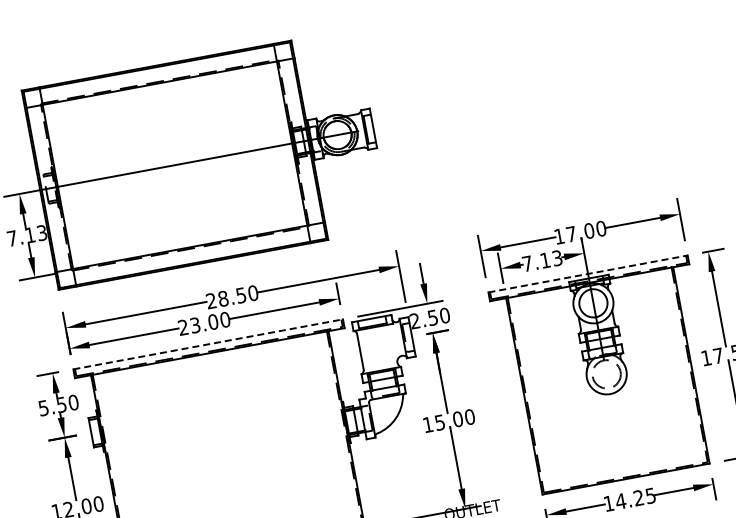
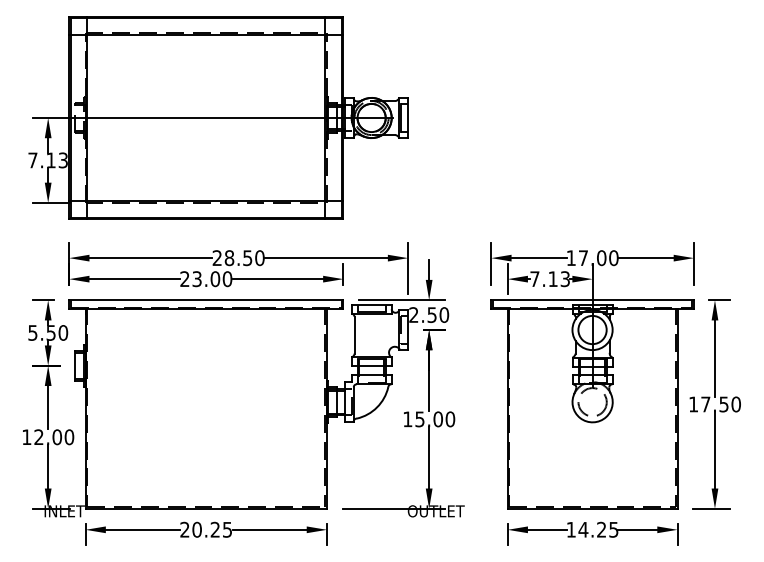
line: (588, 274) -> (593, 300), dashed -> solid
line: (208, 344) -> (206, 300), dashed -> solid

